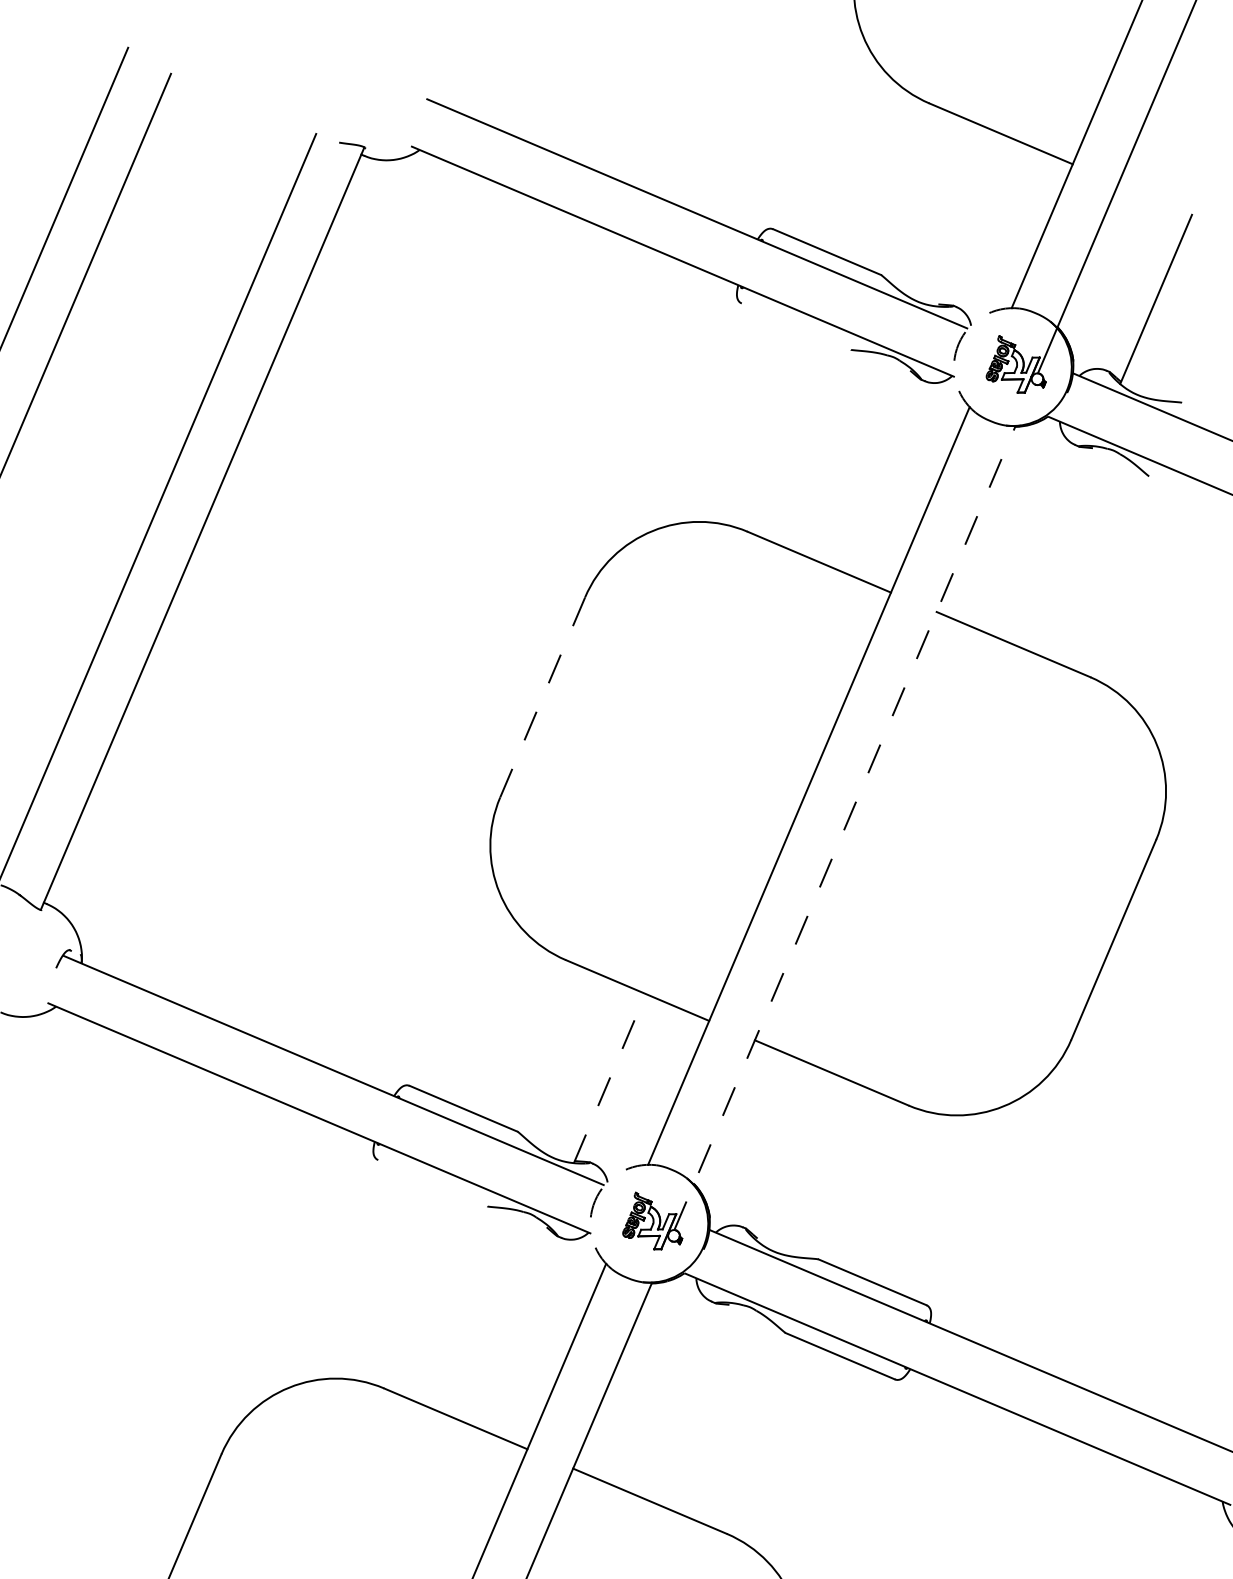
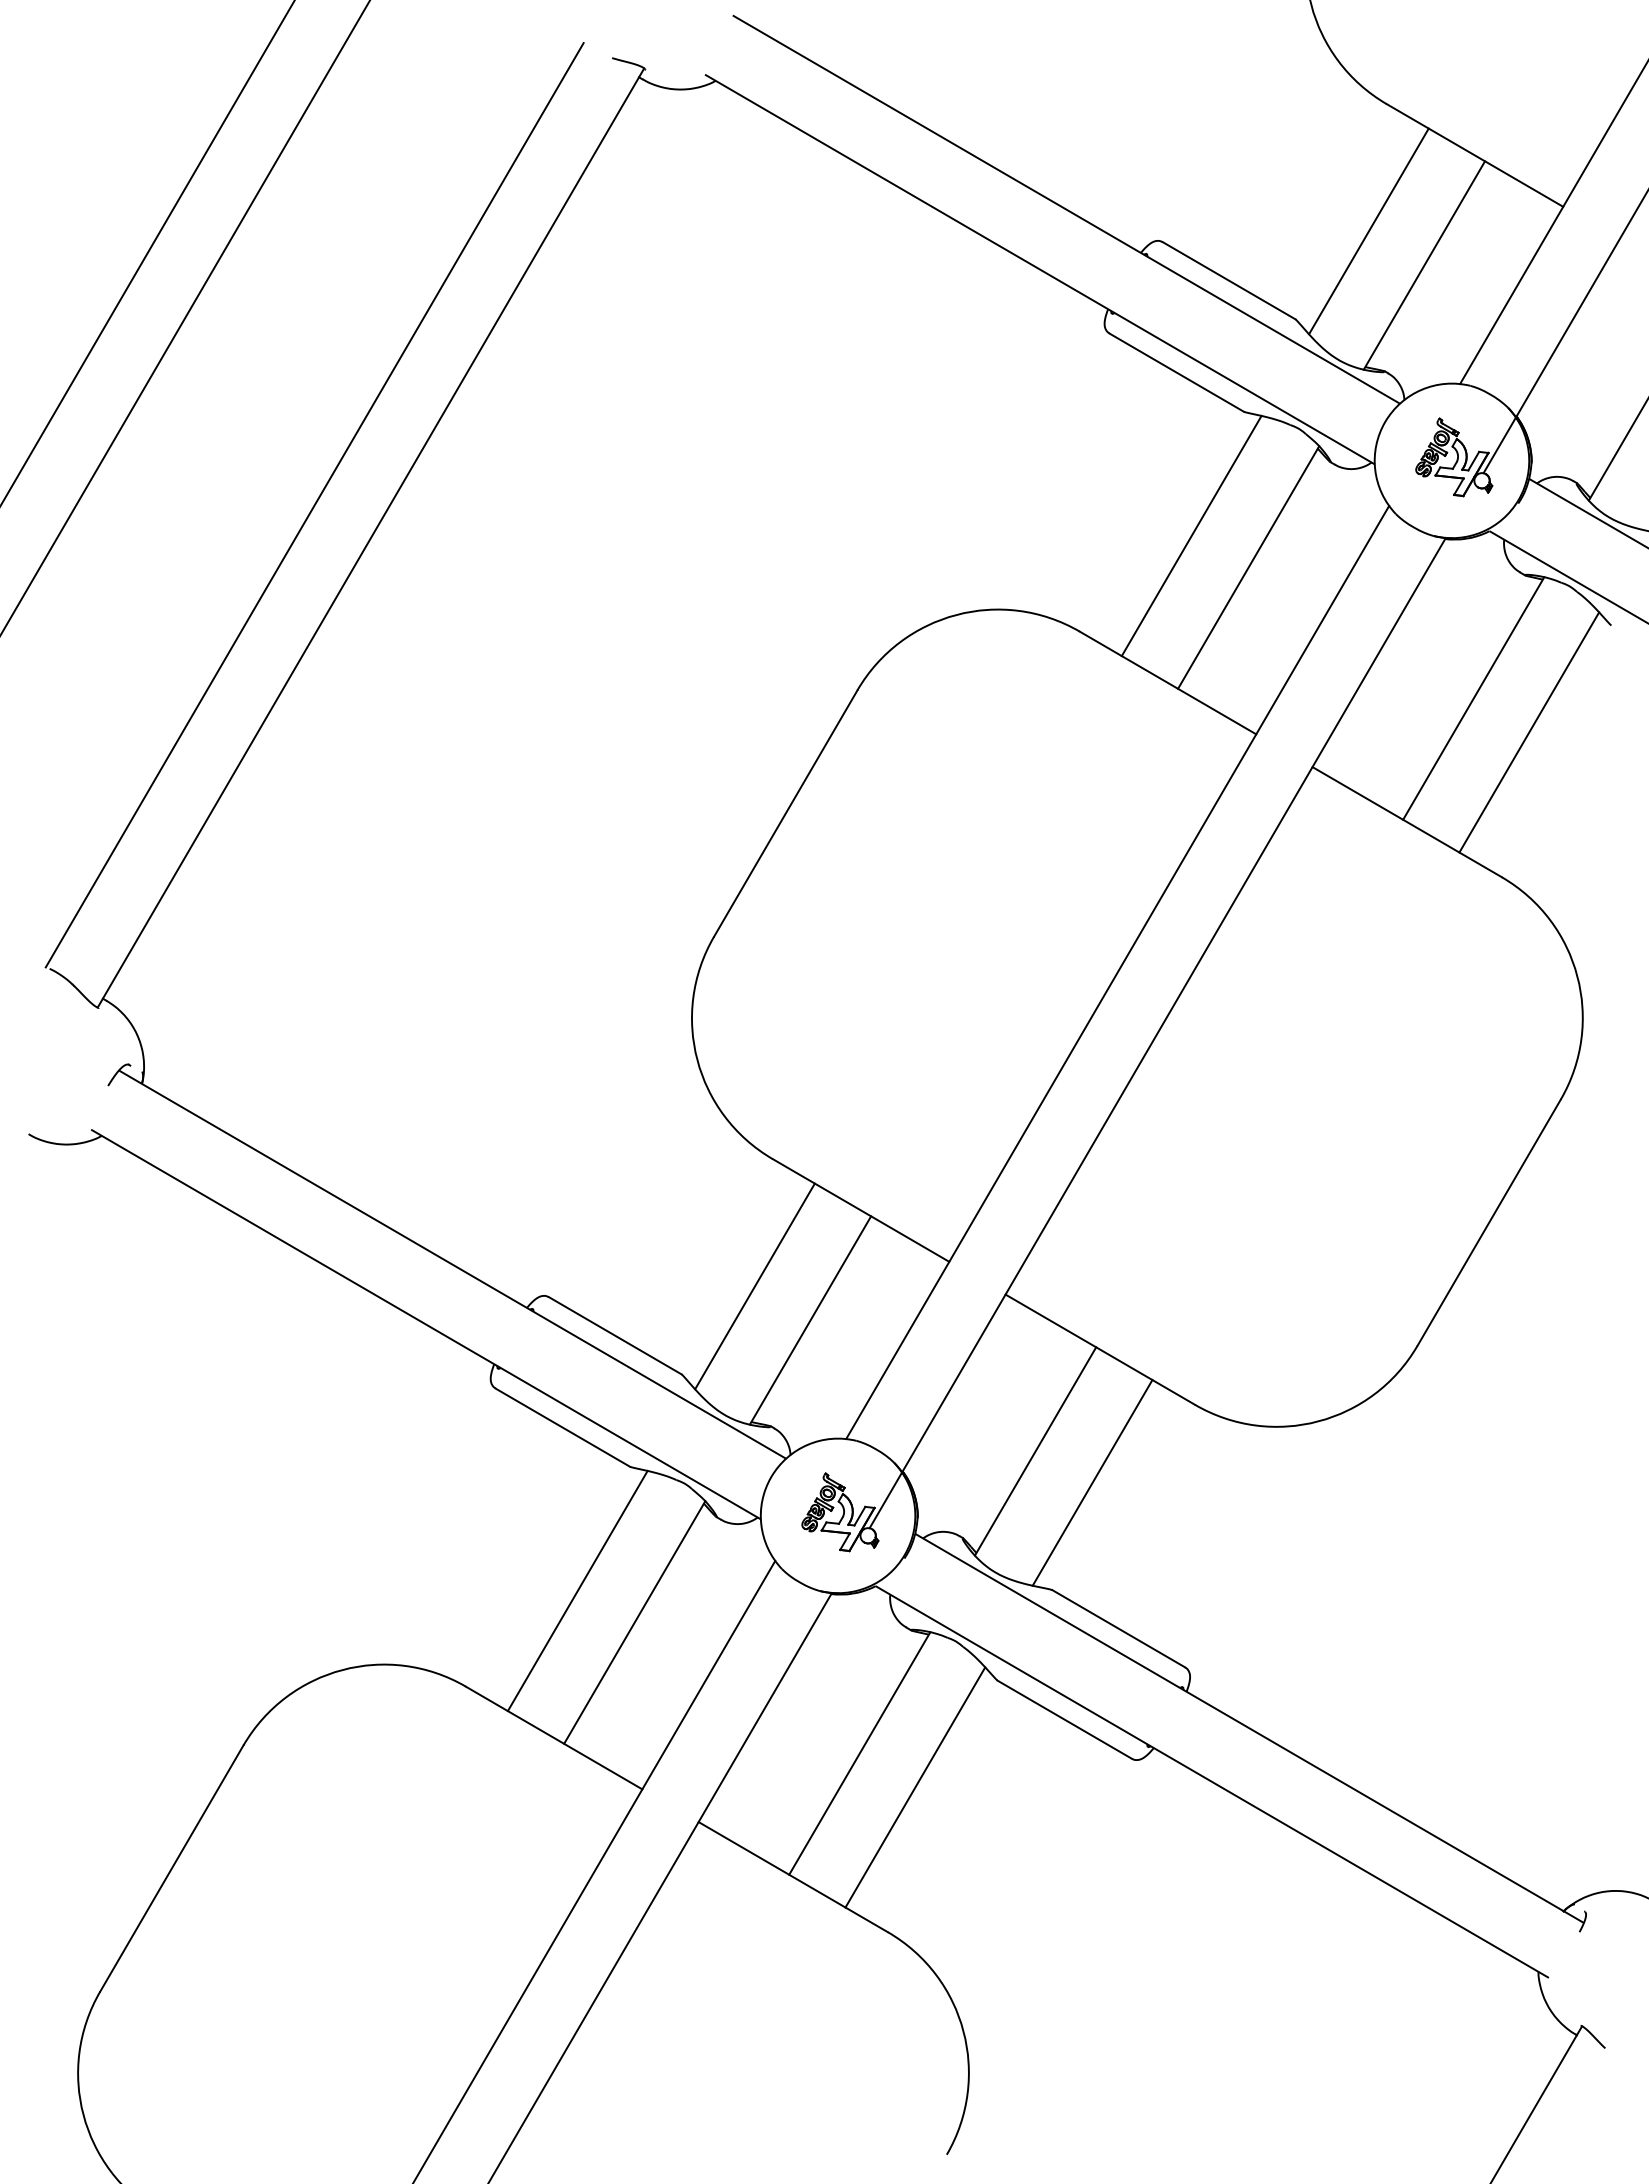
line: (927, 201) -> (1368, 231), added
line: (973, 221) -> (1424, 265), added
line: (796, 326) -> (1176, 372), added
arc: (958, 344) -> (1385, 422), dashed -> solid
line: (823, 448) -> (1191, 535), added
line: (869, 467) -> (1248, 567), added
line: (1051, 544) -> (1473, 698), added
line: (1097, 565) -> (1529, 732), added
line: (542, 697) -> (785, 813), dashed -> solid
line: (844, 828) -> (1157, 1033), dashed -> solid
line: (564, 1058) -> (754, 1286), added
line: (609, 1078) -> (810, 1320), dashed -> solid
line: (792, 1156) -> (1035, 1451), added
line: (838, 1174) -> (1092, 1482), added
line: (432, 1183) -> (562, 1427), added
arc: (595, 1201) -> (771, 1477), dashed -> solid
line: (459, 1305) -> (577, 1590), added
line: (505, 1323) -> (634, 1622), added
line: (688, 1401) -> (859, 1753), added
line: (733, 1421) -> (915, 1787), added

